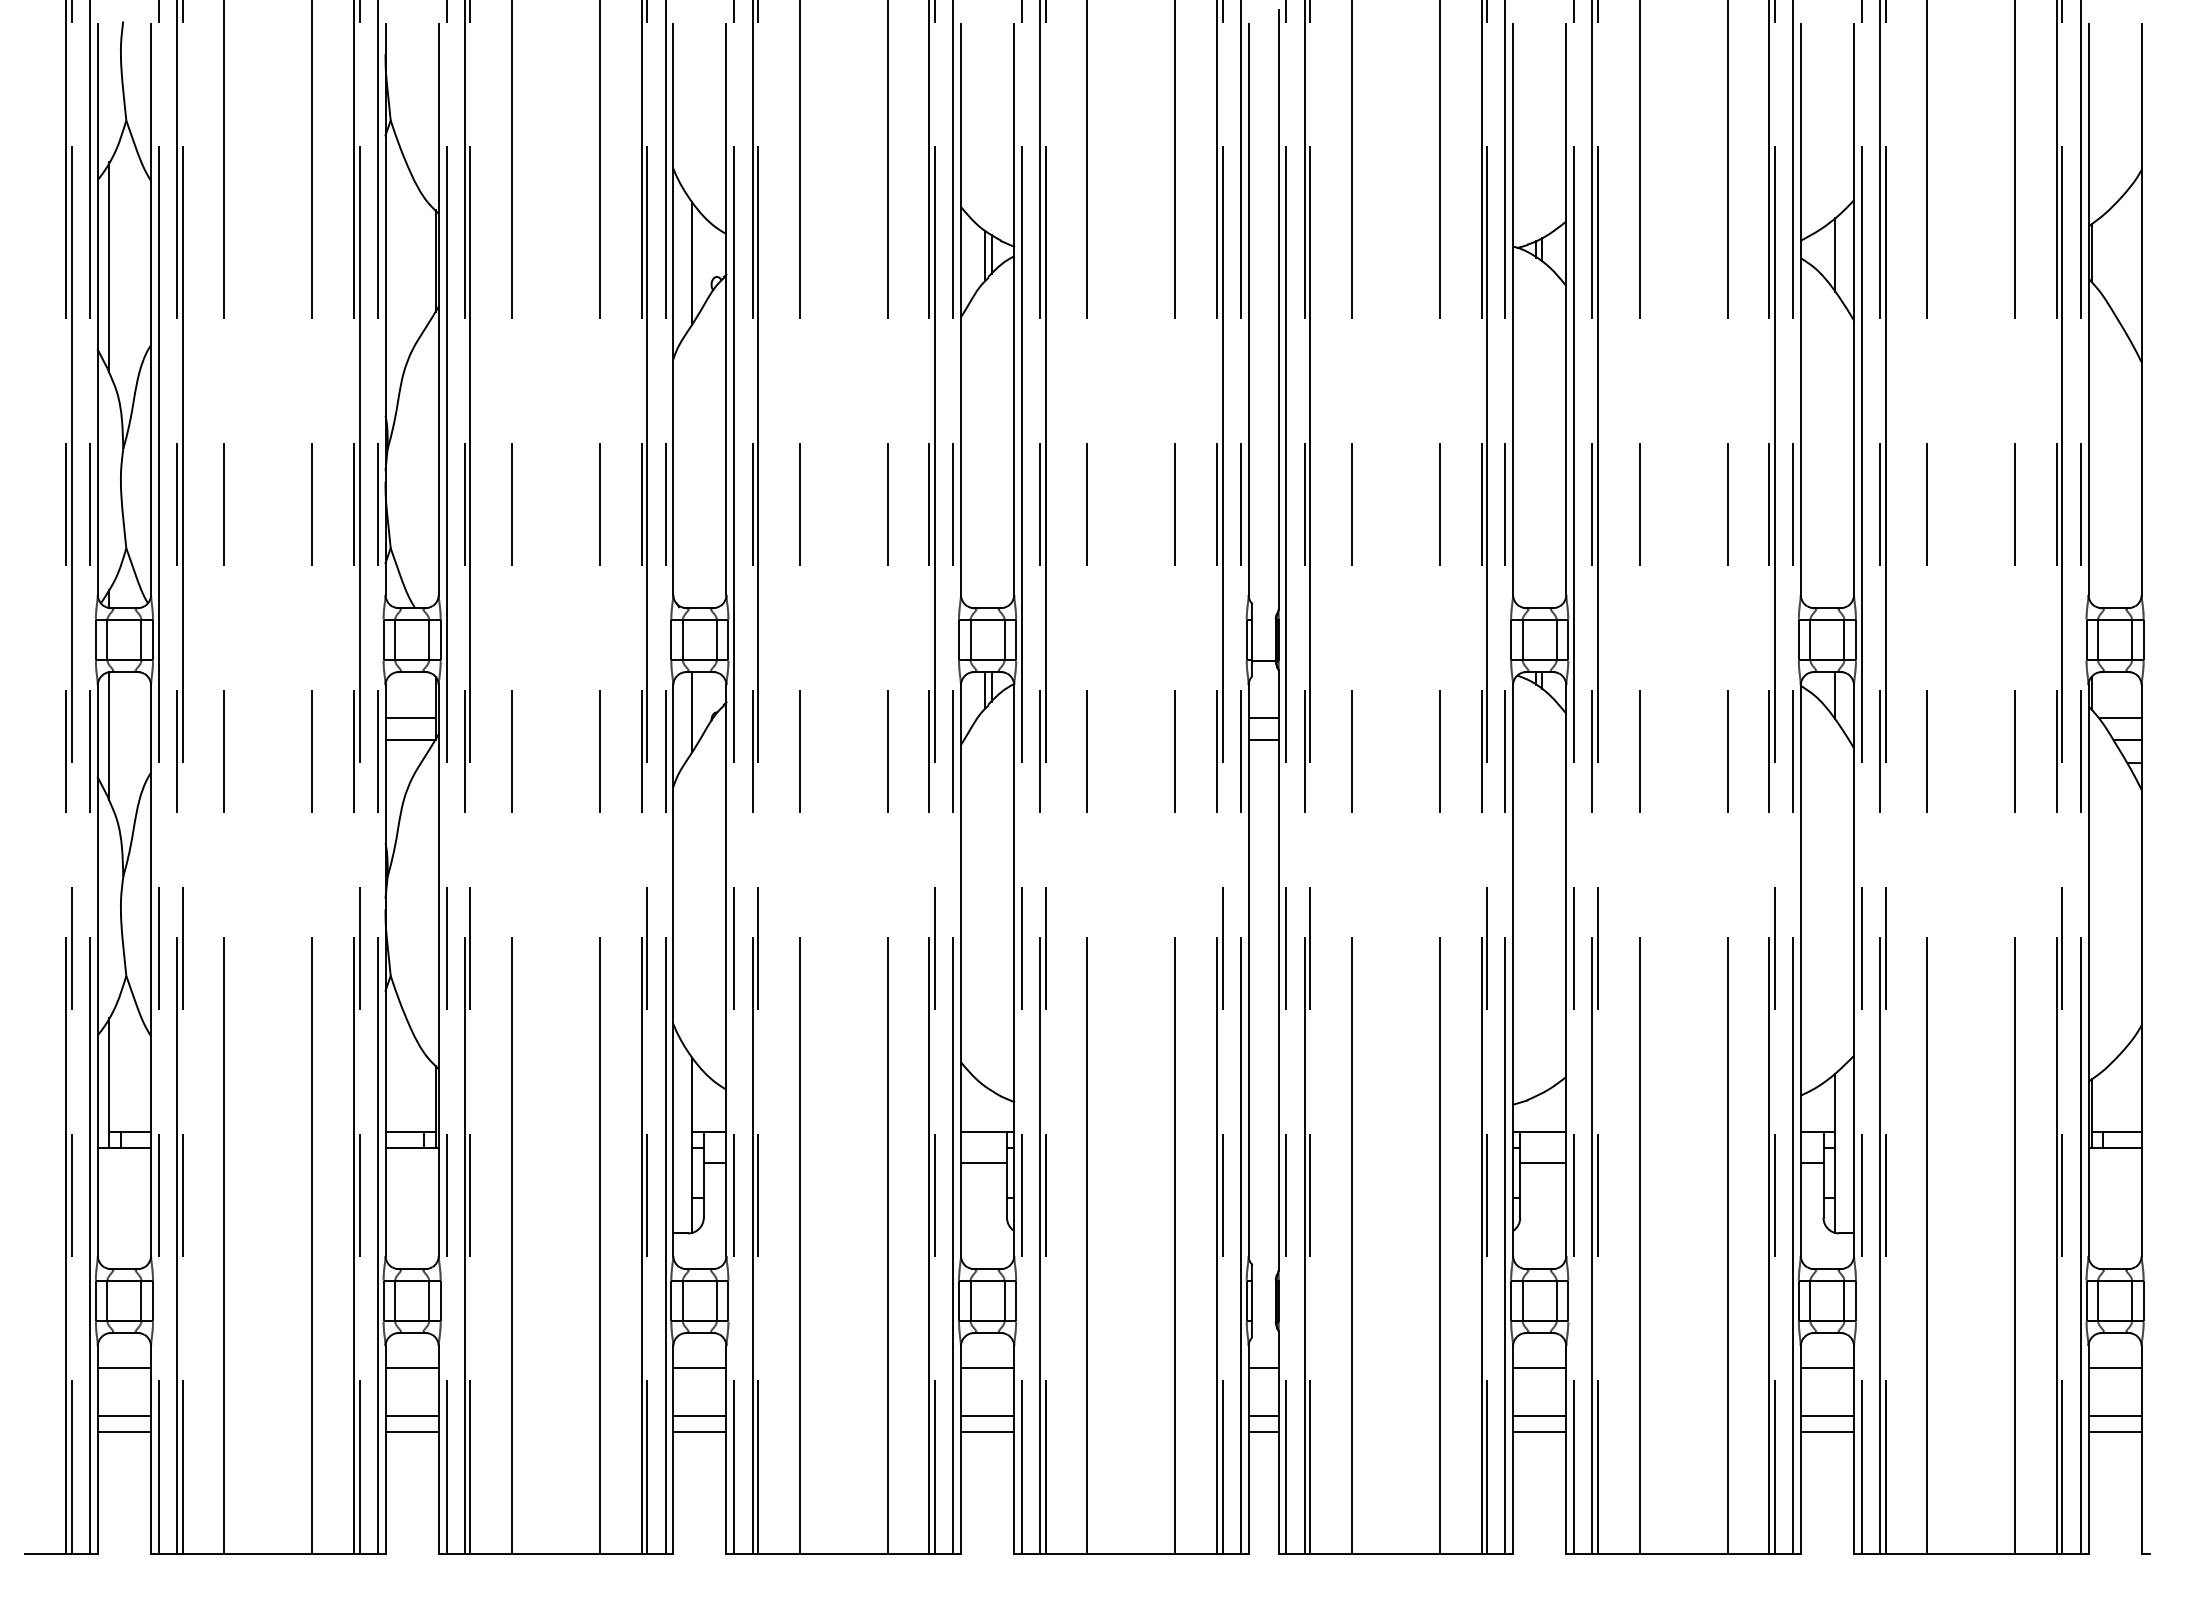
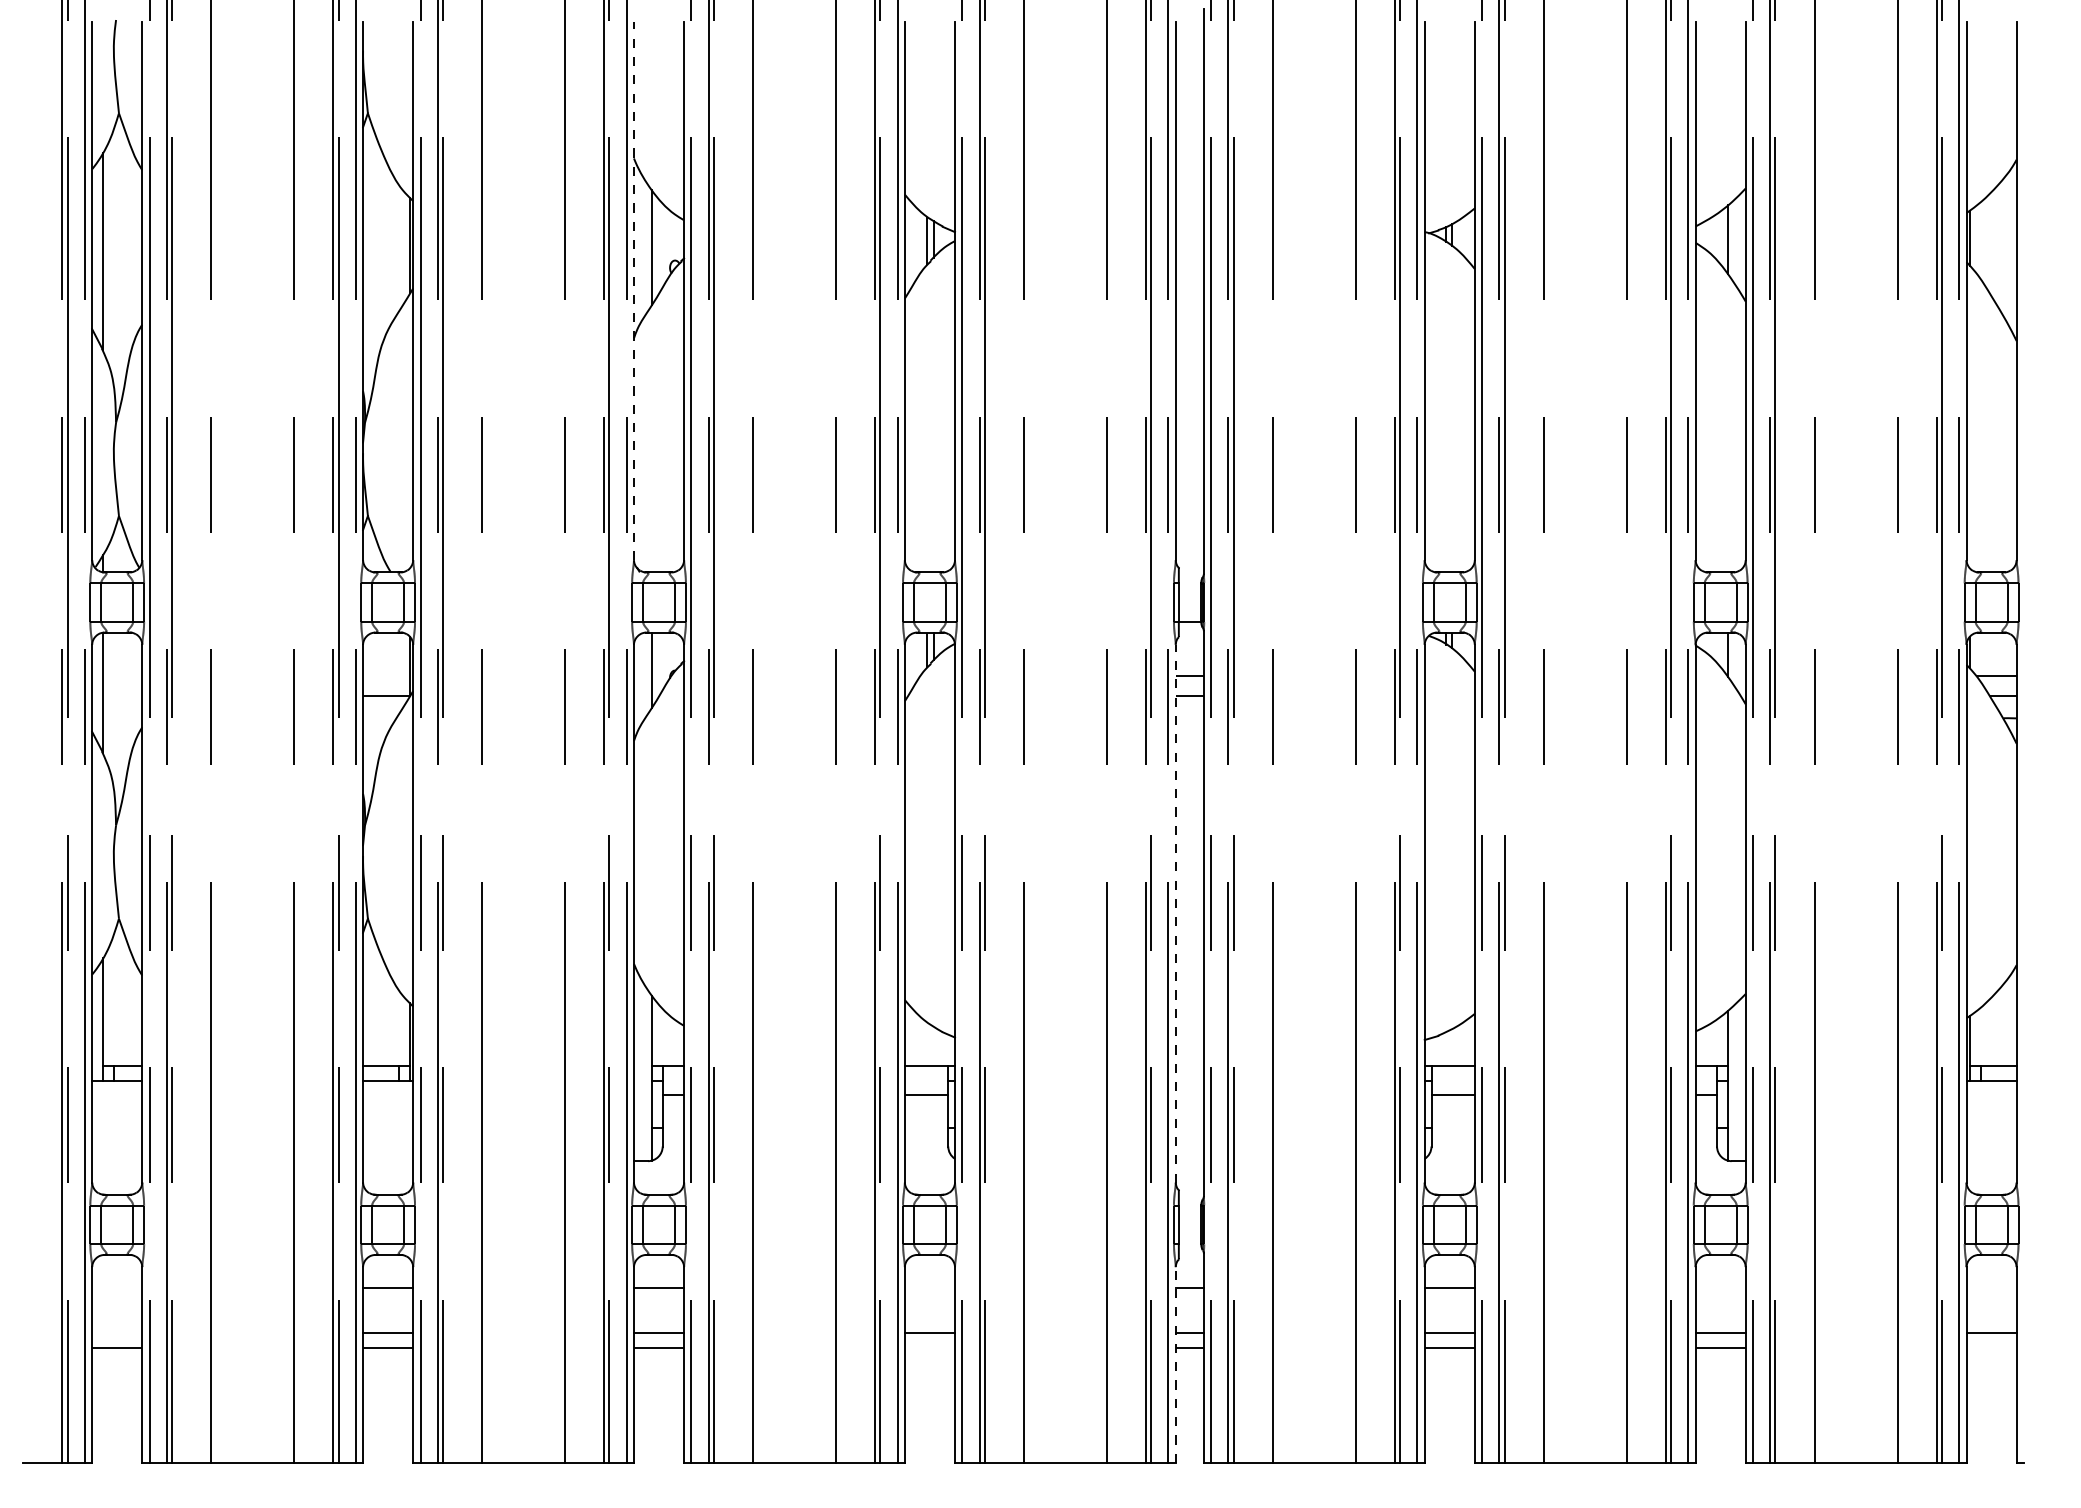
line: (673, 309) -> (634, 291), solid -> dashed
line: (410, 717) -> (386, 675), removed
line: (1248, 970) -> (1175, 913), solid -> dashed
line: (124, 1367) -> (117, 1287), removed
line: (987, 1367) -> (929, 1287), removed
line: (1827, 1367) -> (1720, 1287), removed
line: (2114, 1367) -> (1991, 1287), removed
line: (124, 1416) -> (117, 1333), removed
line: (987, 1431) -> (929, 1347), removed
line: (2114, 1431) -> (1991, 1347), removed
line: (1248, 1449) -> (1175, 1364), solid -> dashed

